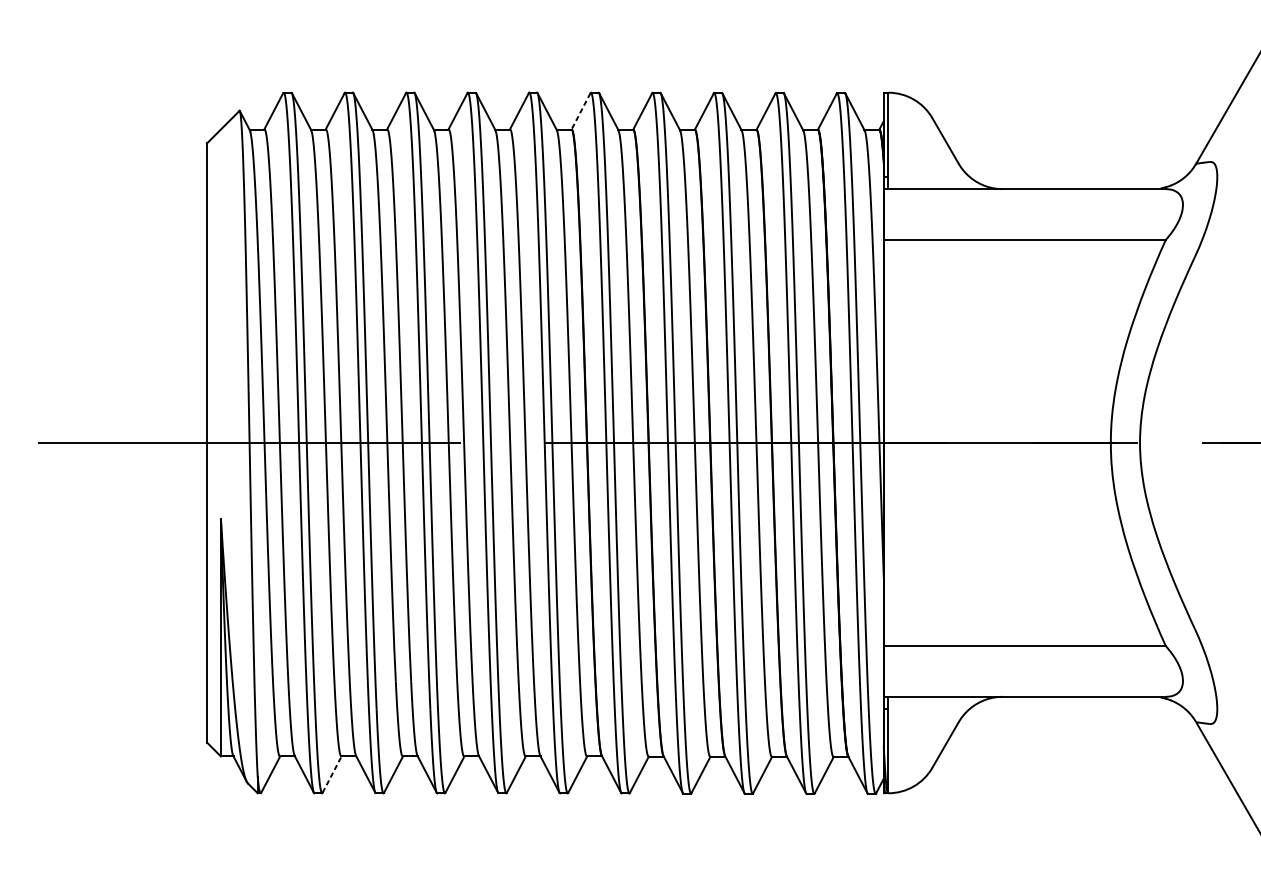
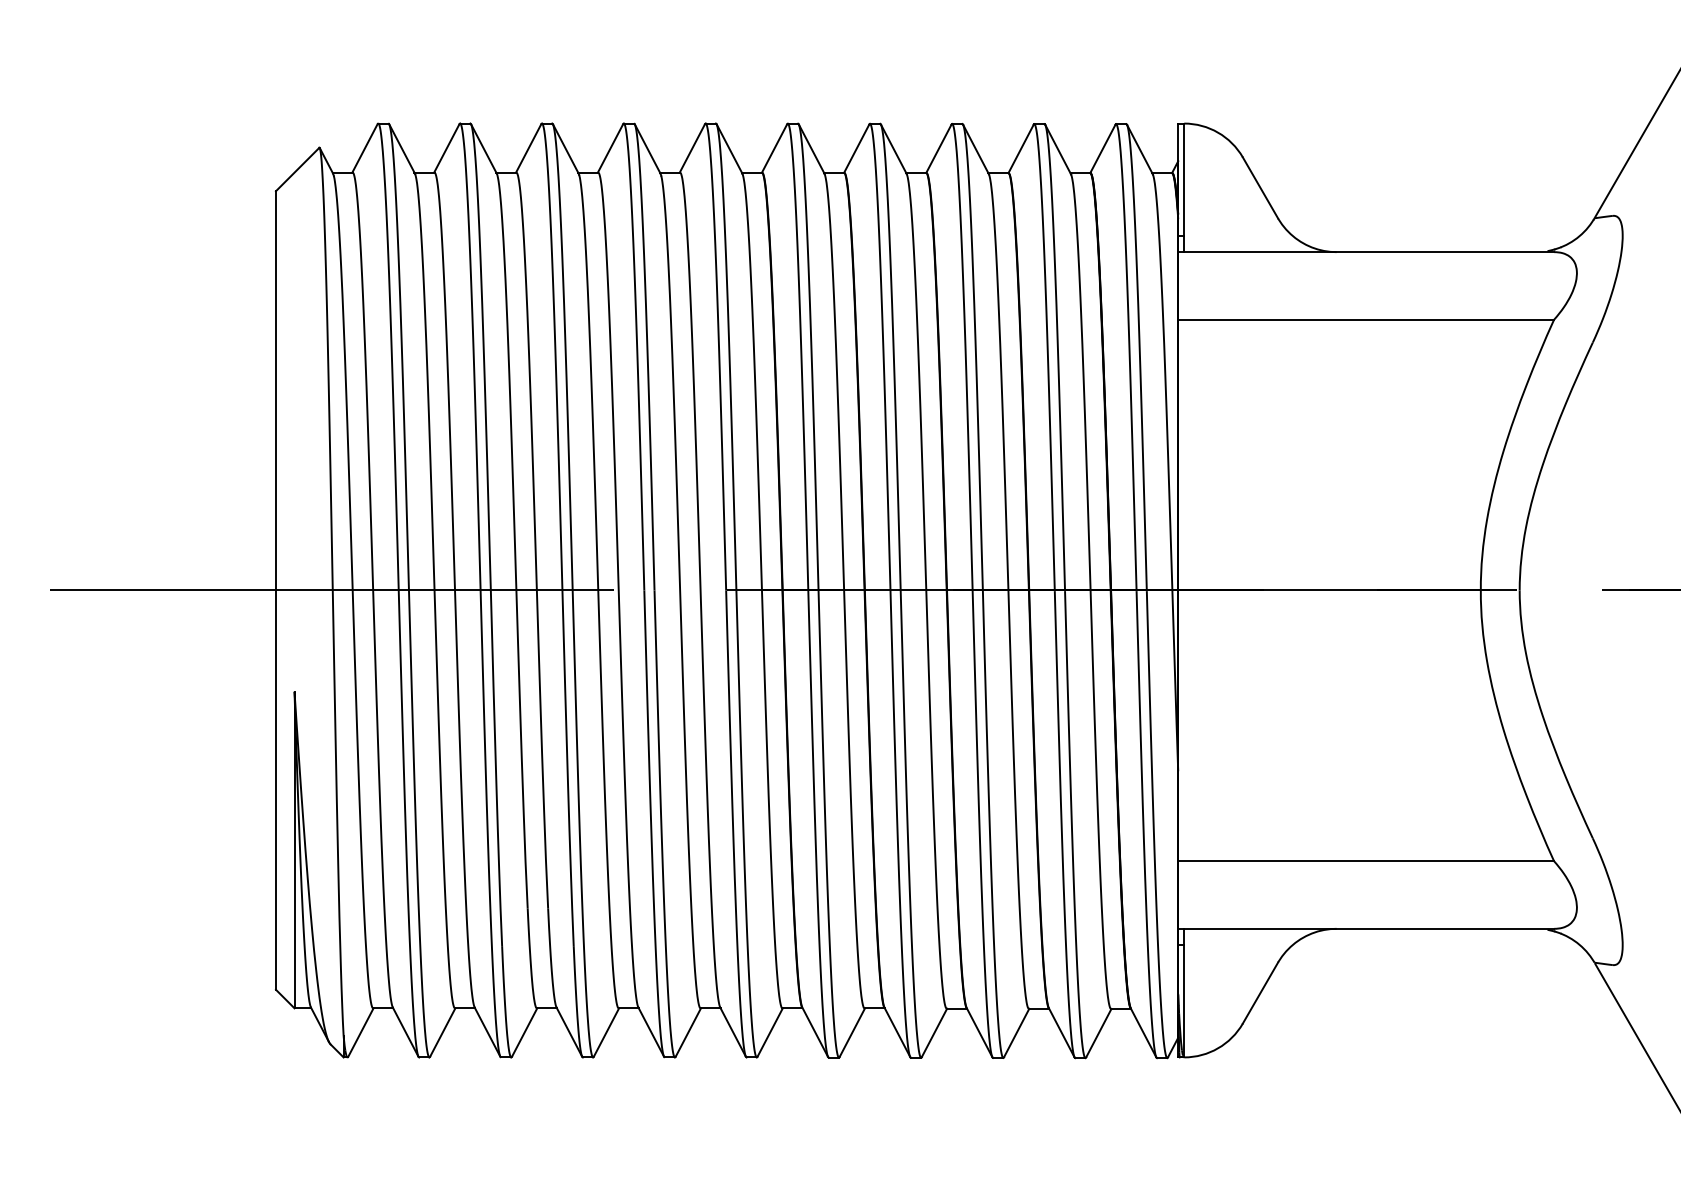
line: (580, 111) -> (774, 148), dashed -> solid
line: (331, 774) -> (442, 1032), dashed -> solid

